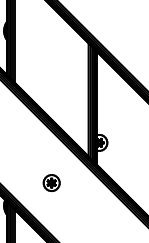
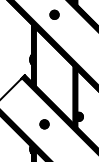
part: (51, 183) -> (44, 124), moved

